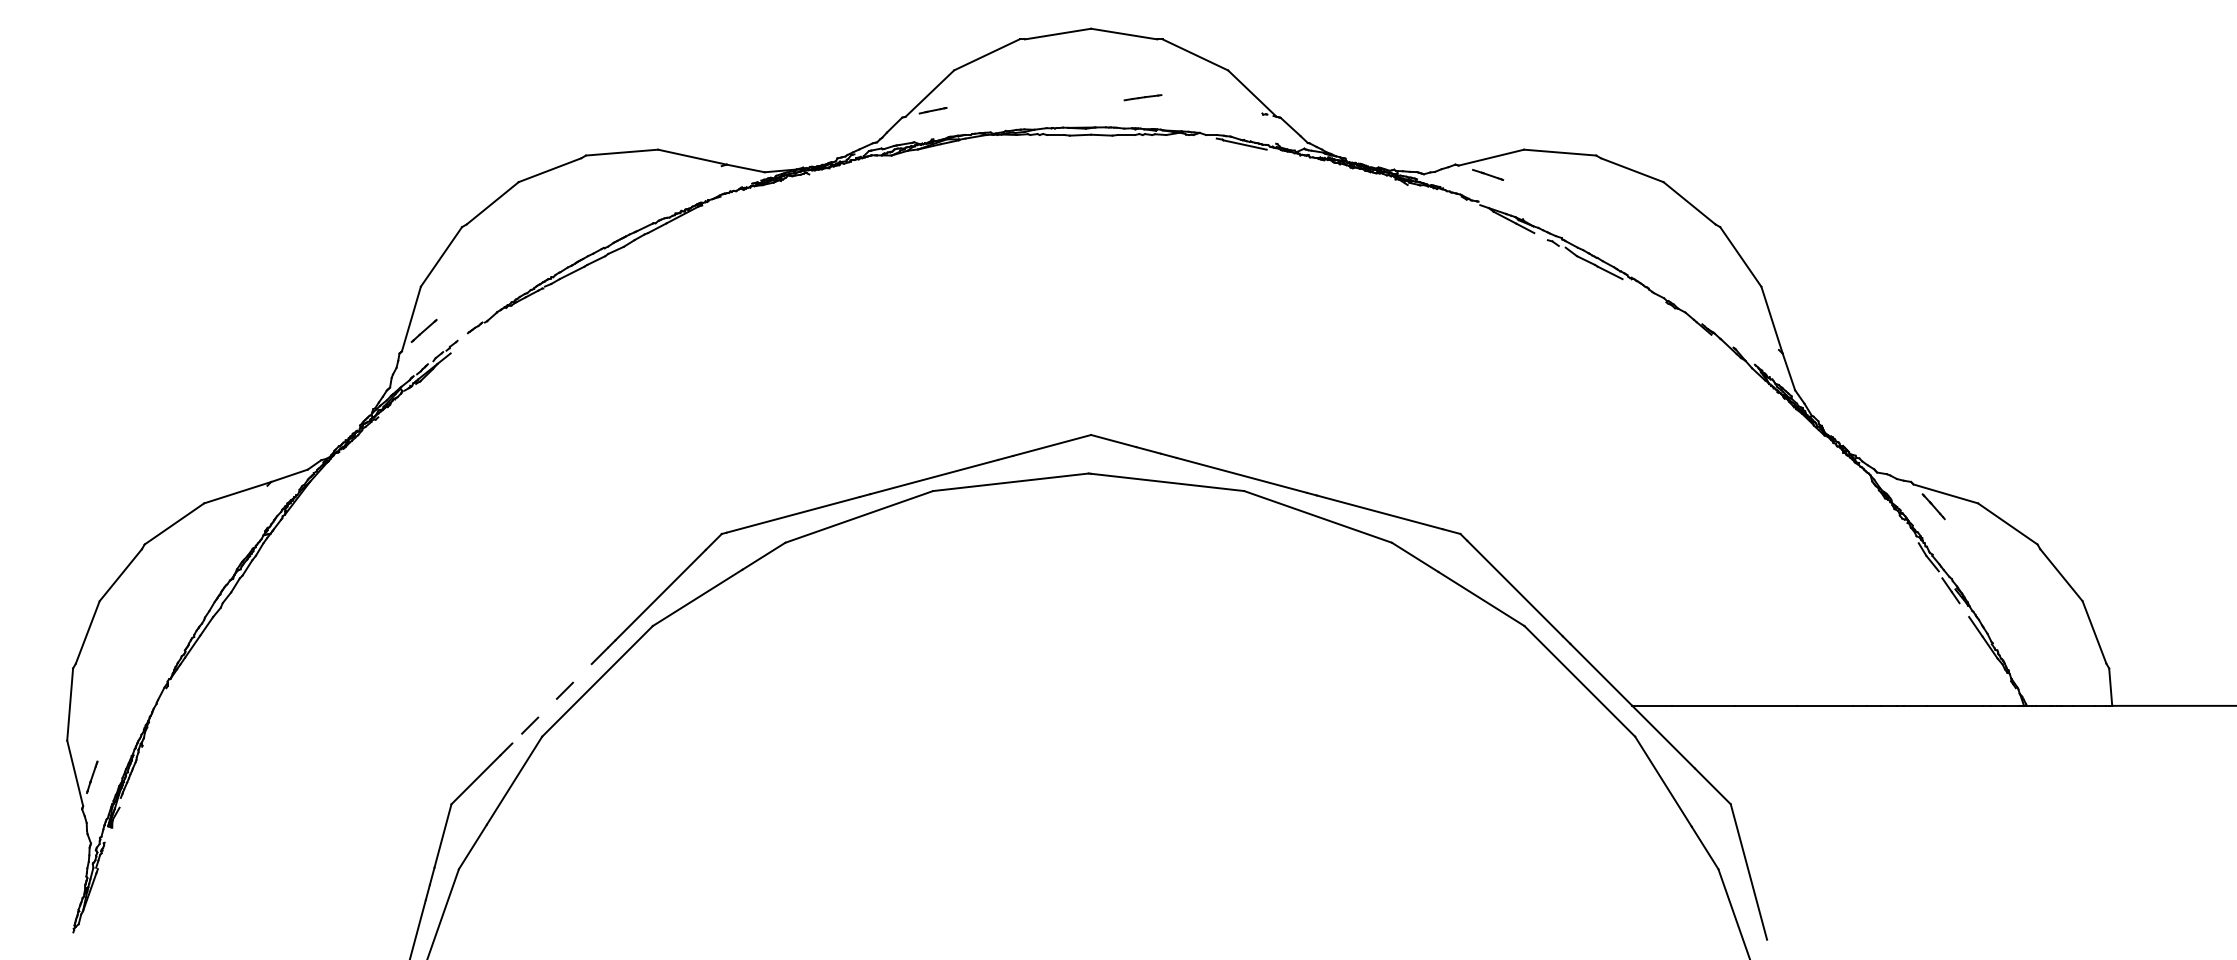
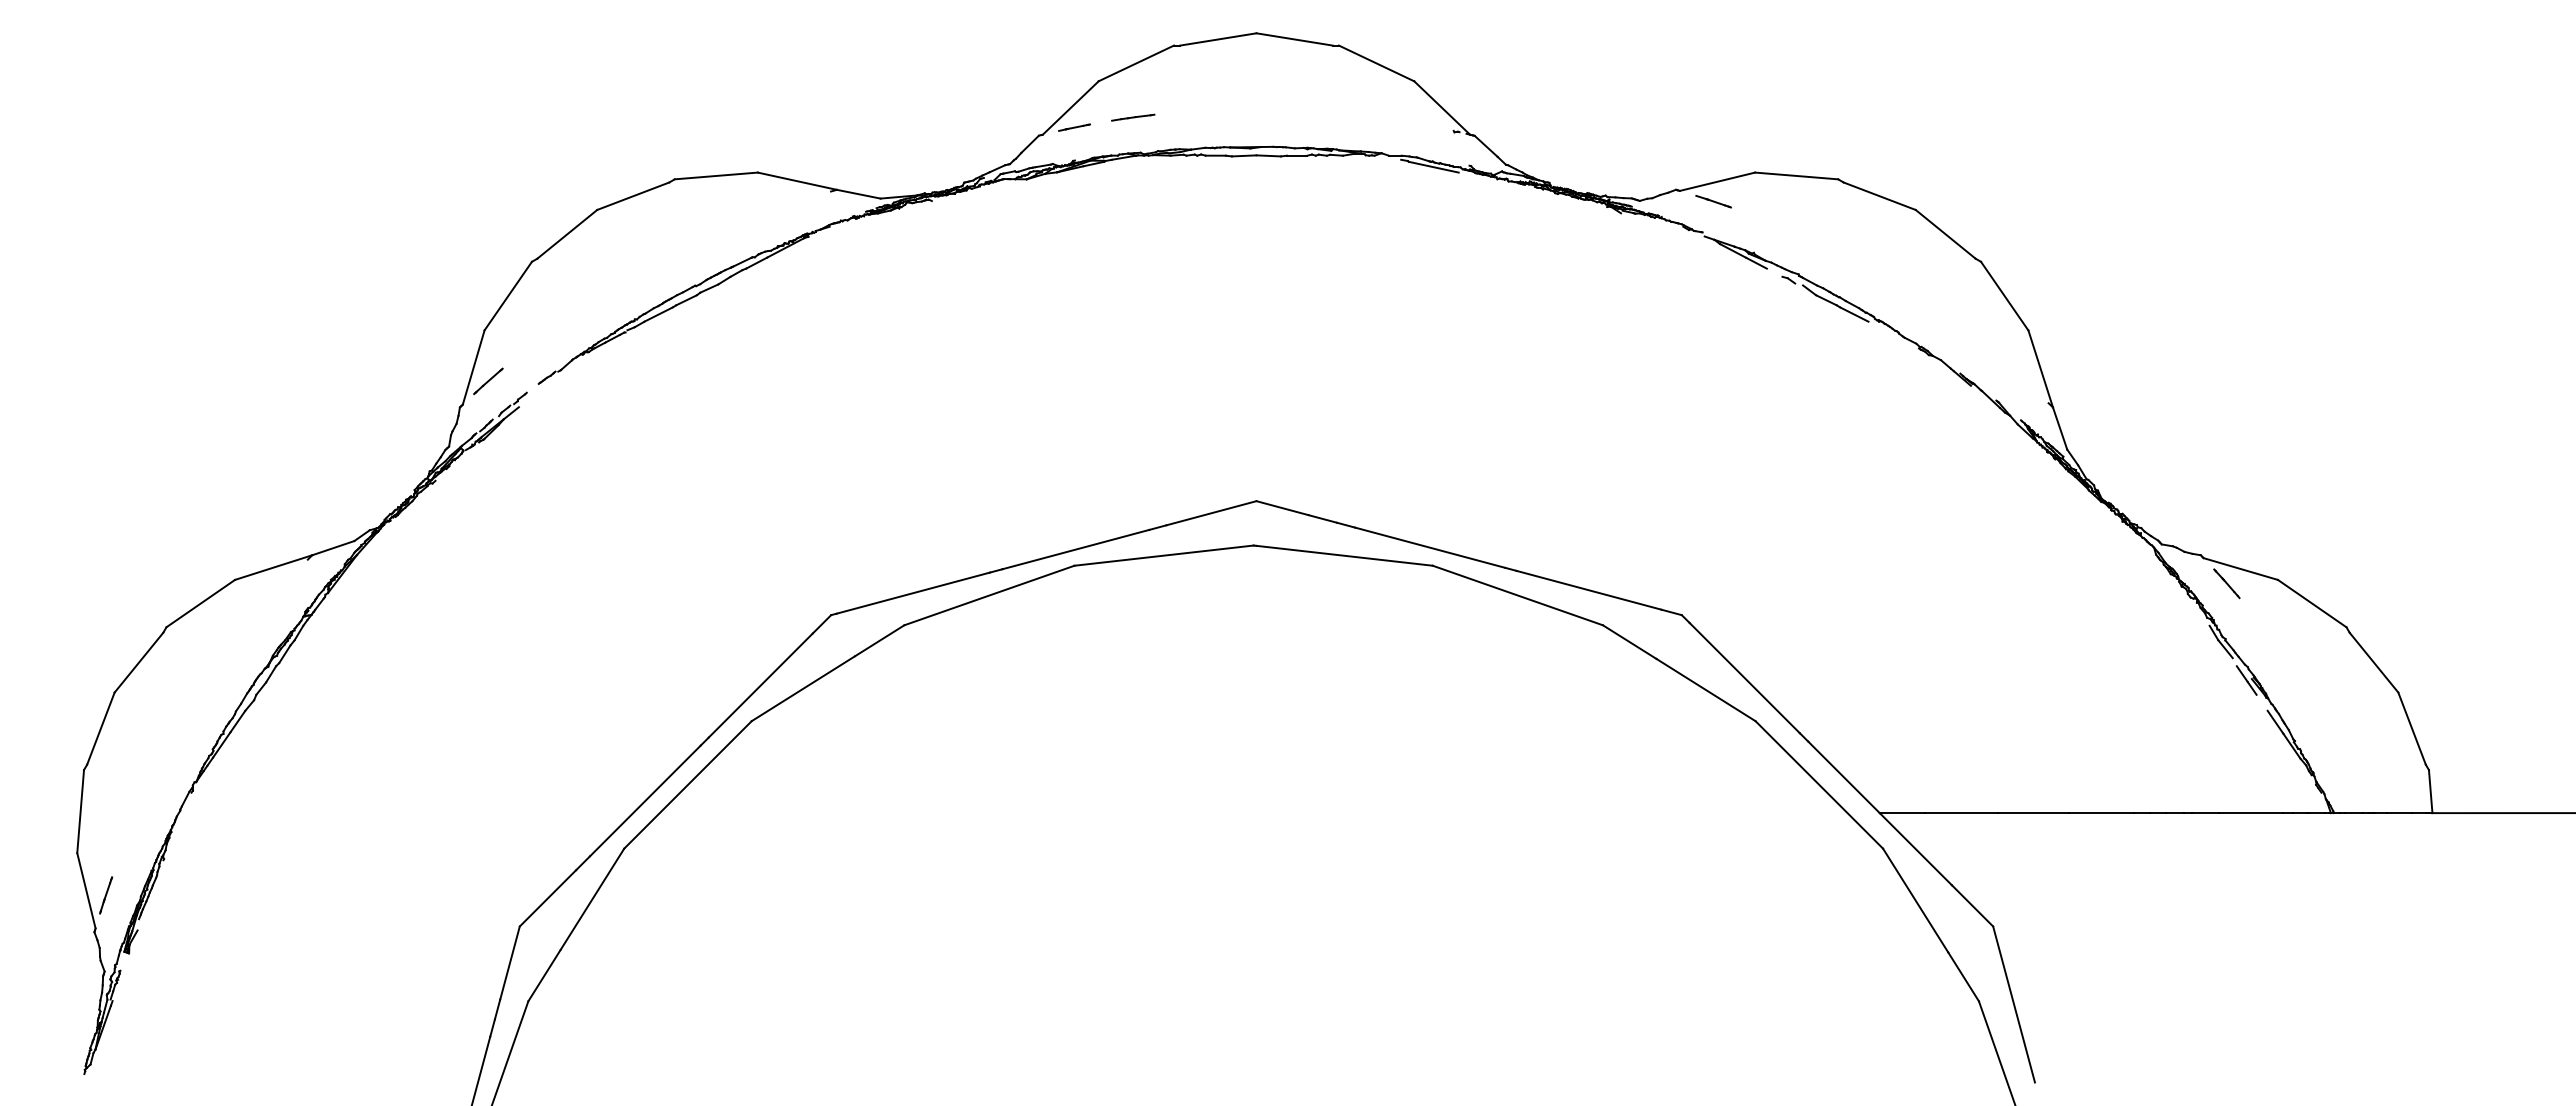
line: (1143, 97) -> (1133, 117), moved
line: (559, 695) -> (644, 801), dashed -> solid

